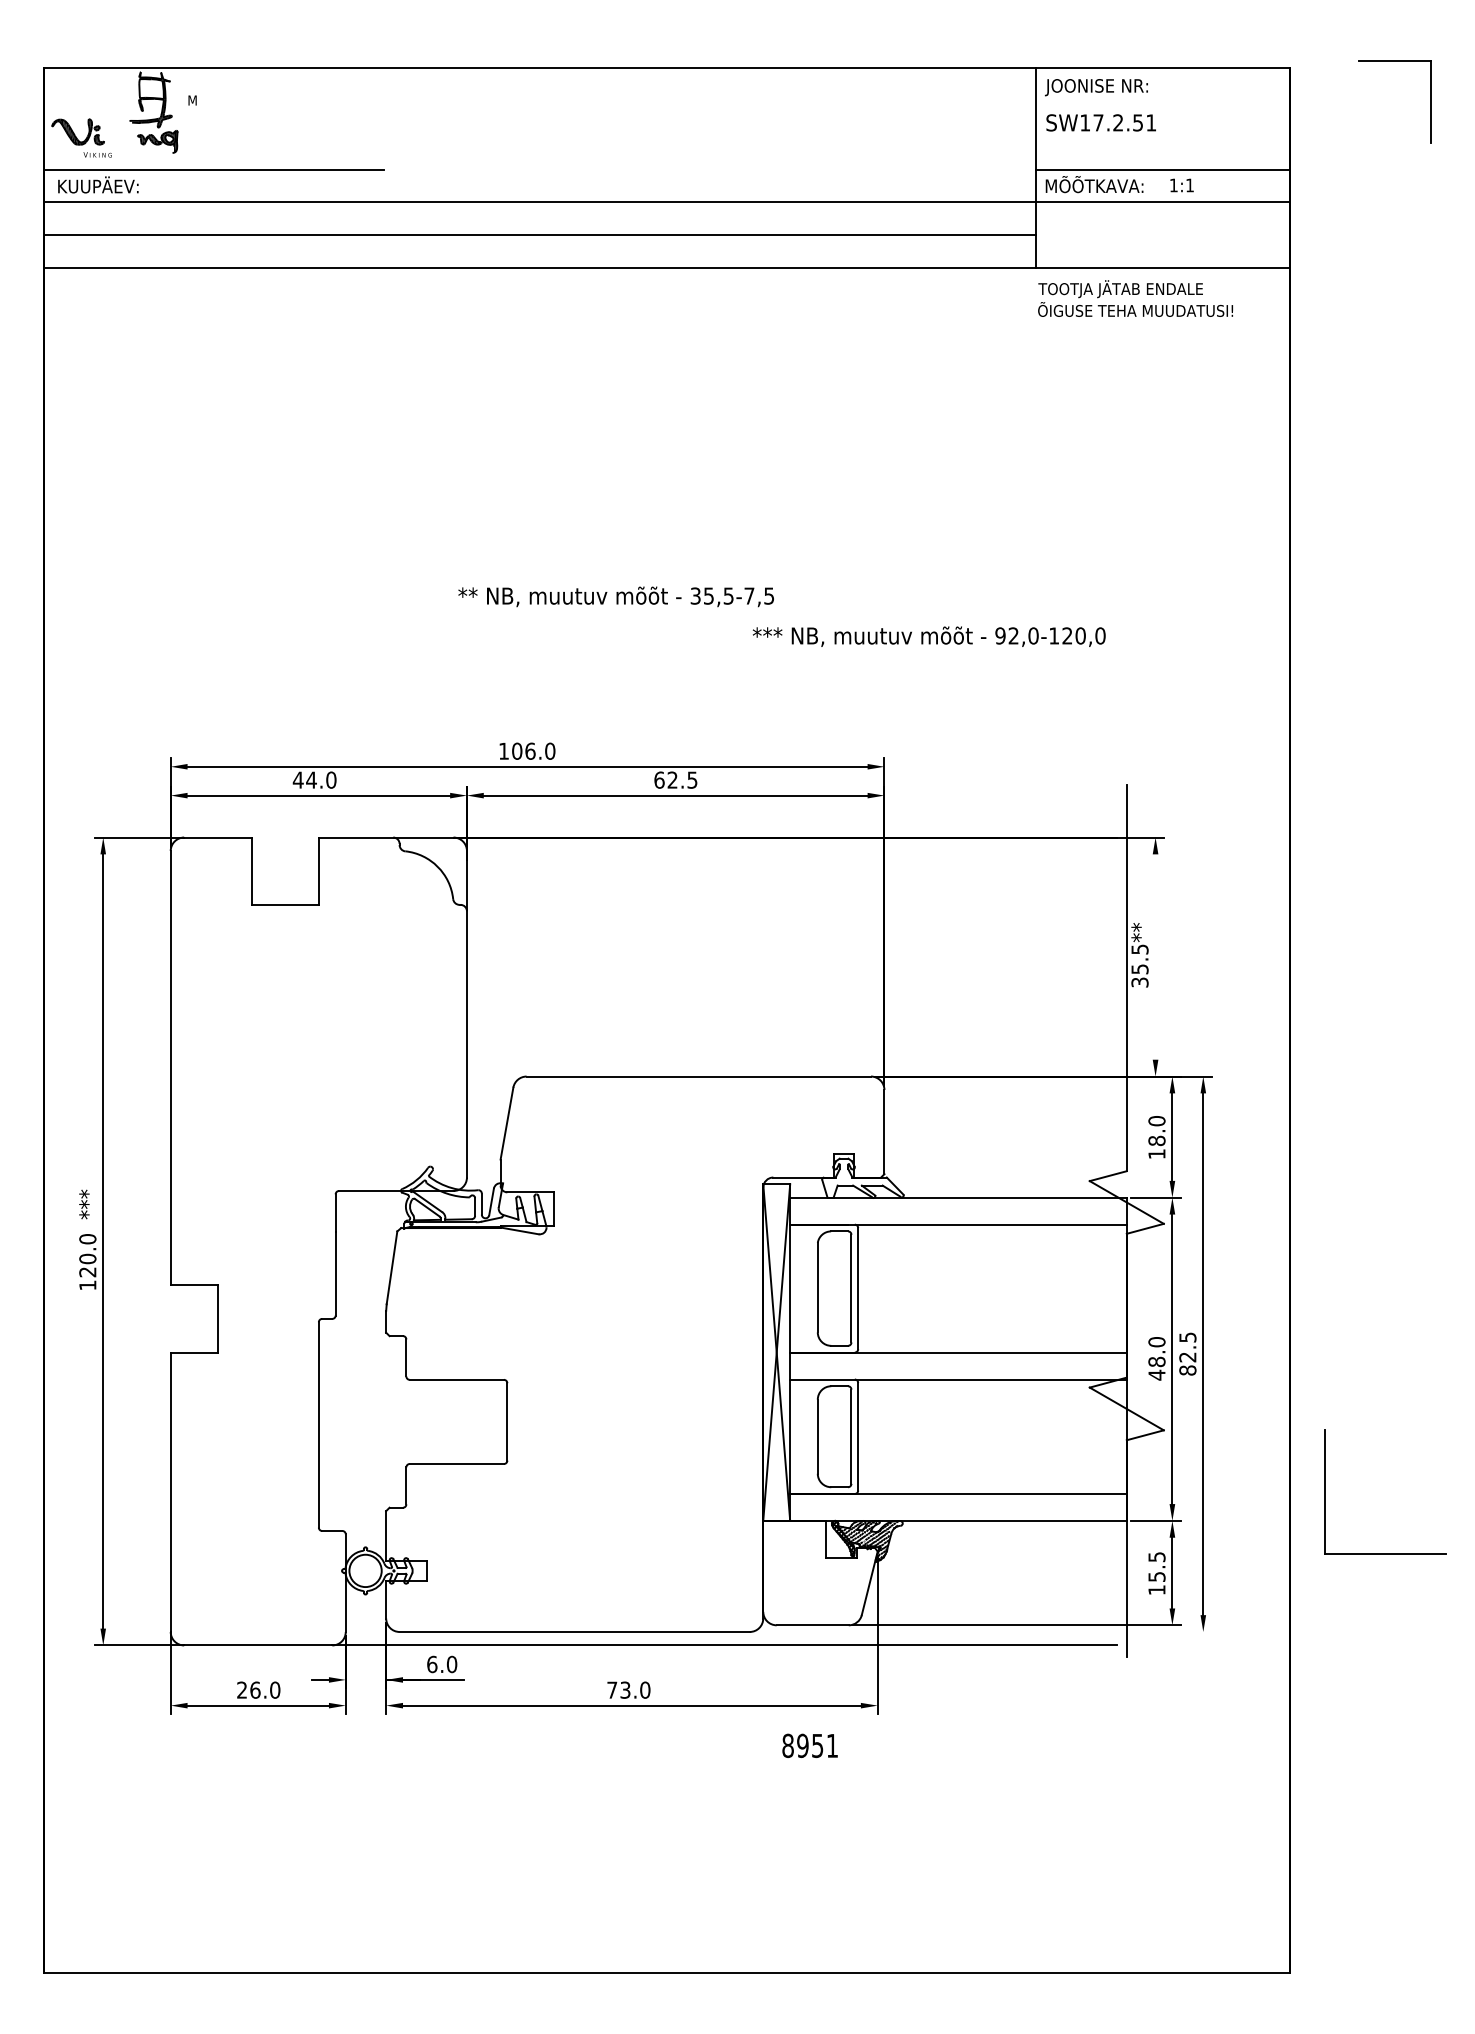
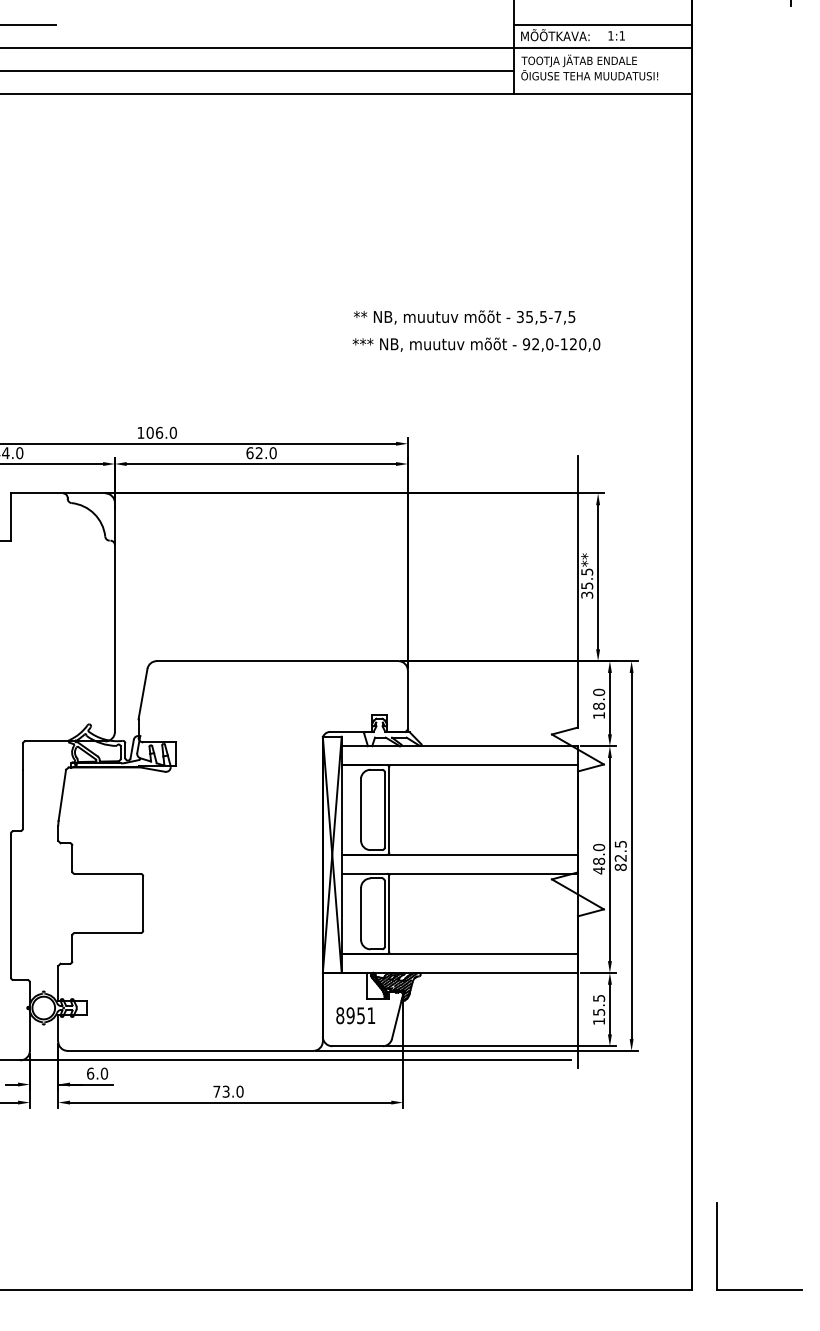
text: (1135, 298) -> (589, 67), moved
text: (615, 596) -> (464, 317), moved
text: (929, 636) -> (476, 344), moved
text: (692, 779) -> (273, 452), 62.5 -> 62.0
line: (1155, 956) -> (598, 576), added
part: (1325, 1491) -> (717, 1246), moved
line: (982, 1631) -> (476, 1050), added
text: (809, 1745) -> (355, 1015), moved

